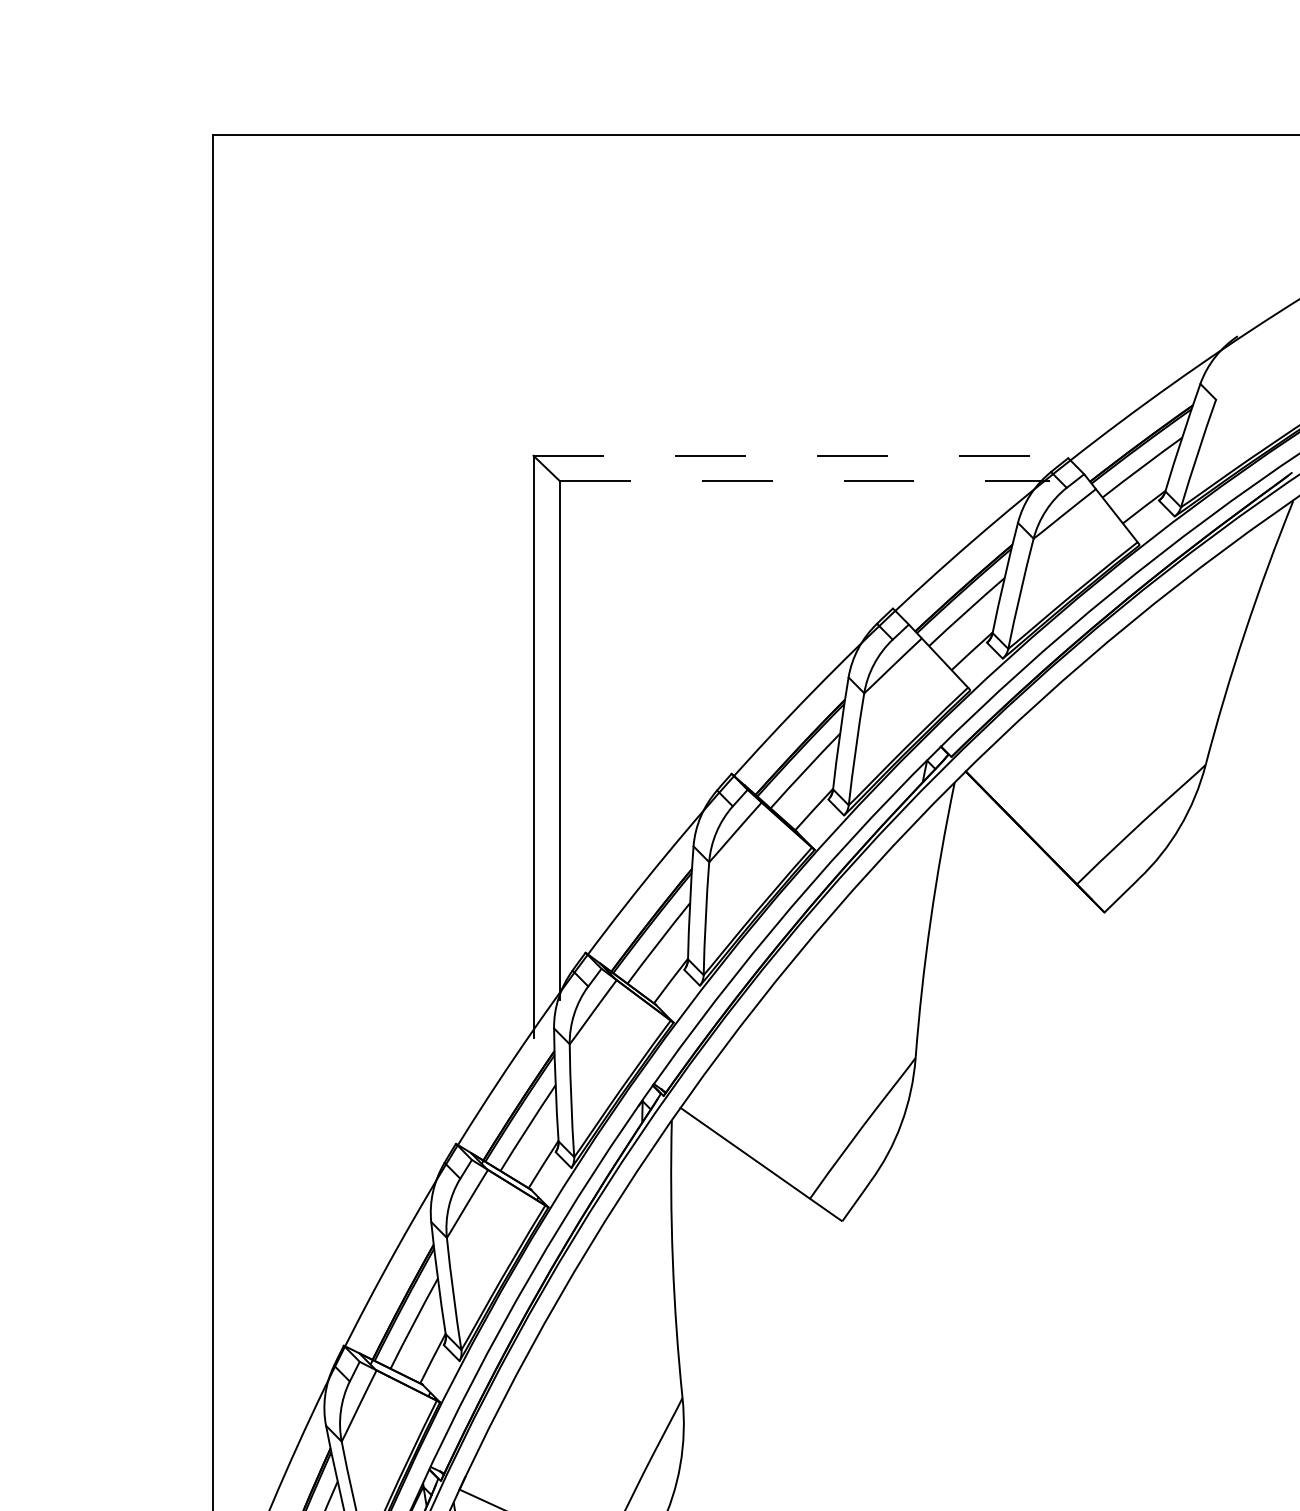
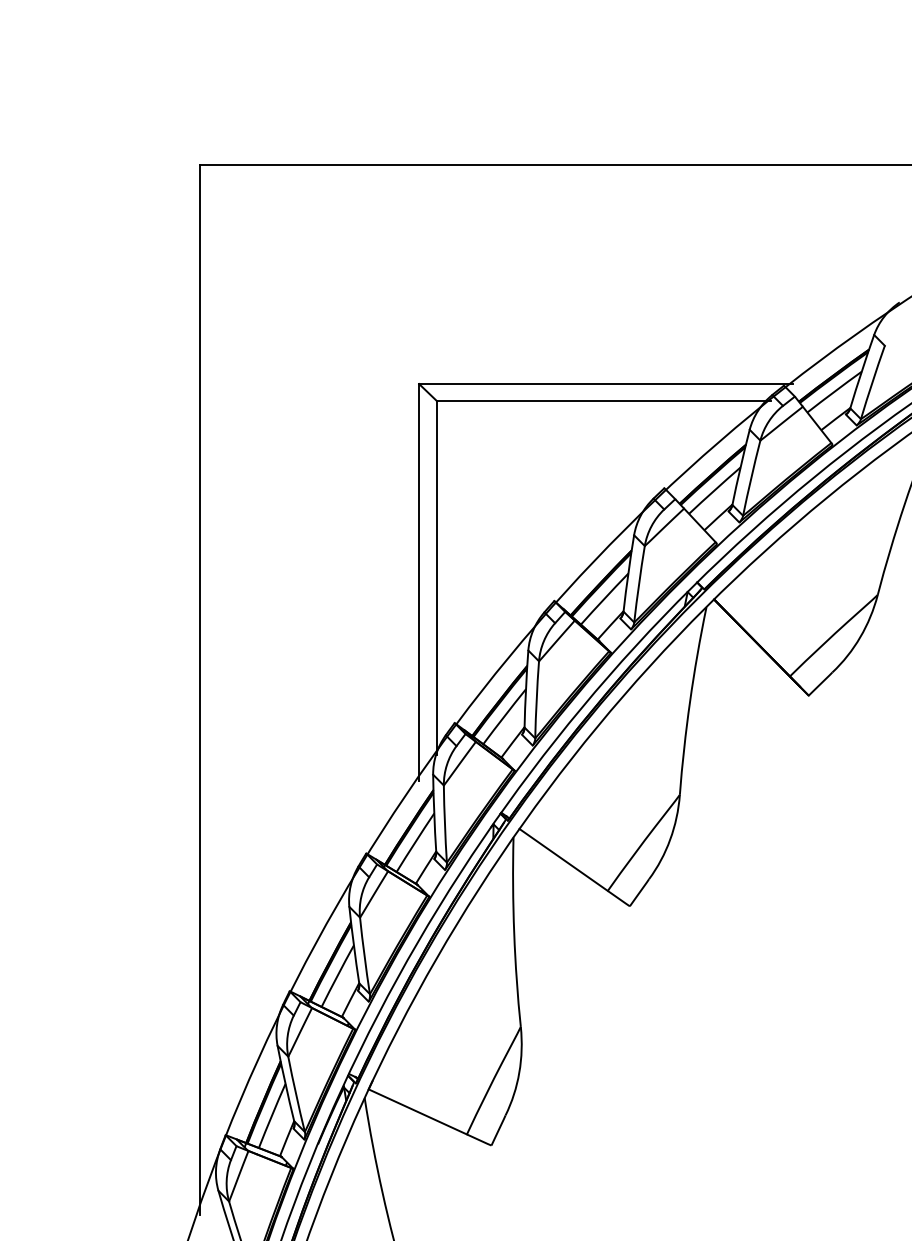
line: (808, 456) -> (606, 384), dashed -> solid
line: (805, 481) -> (604, 401), dashed -> solid

